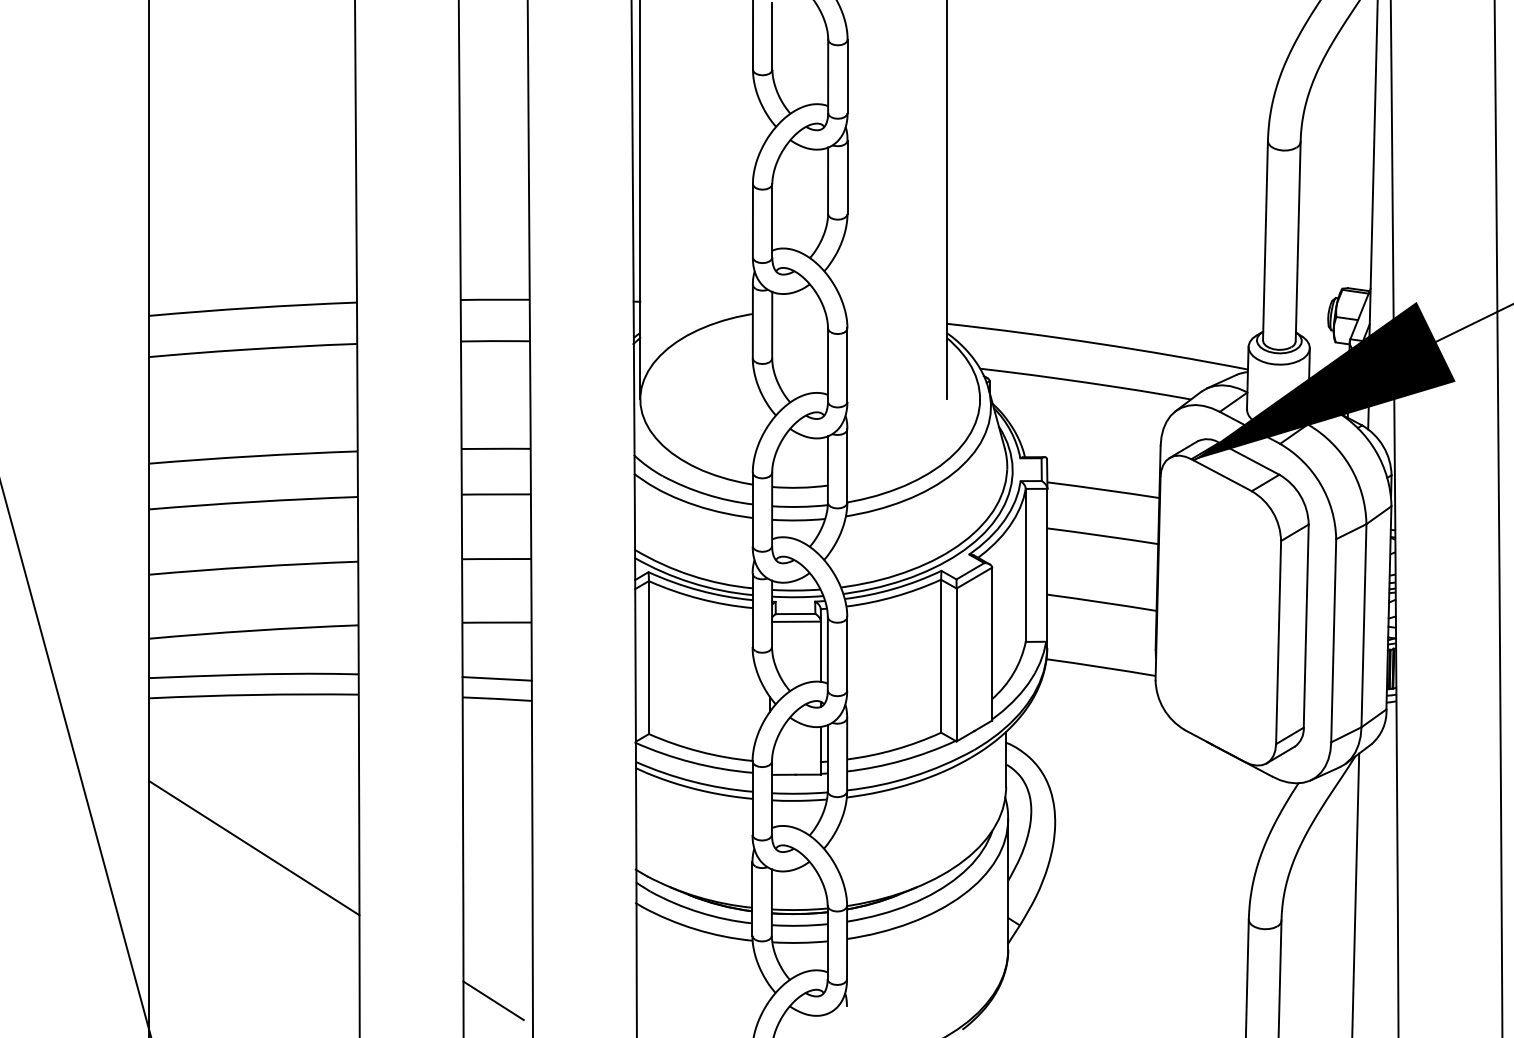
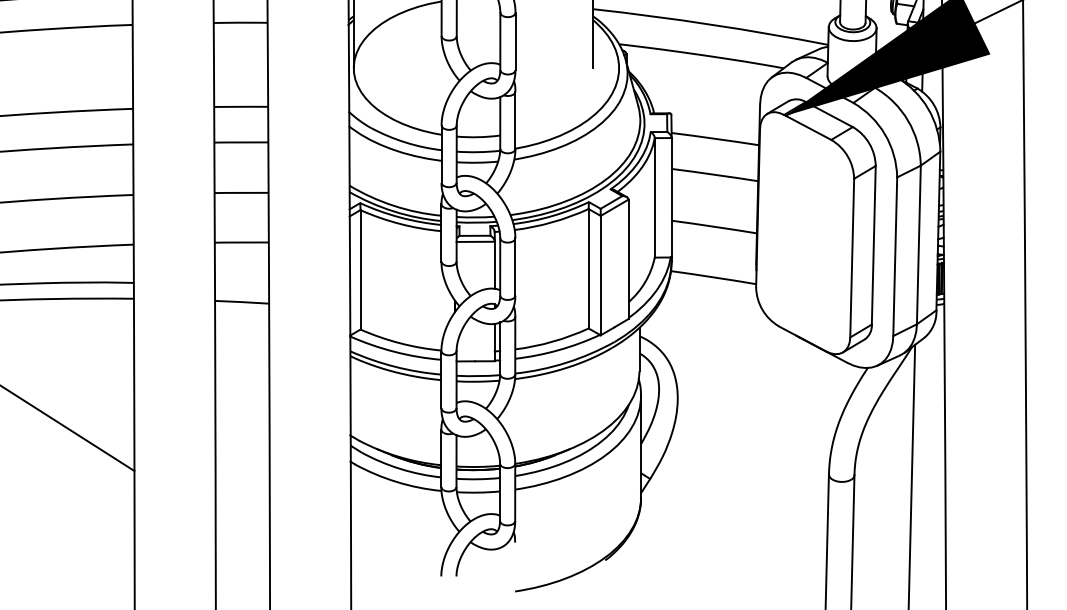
line: (496, 678) -> (241, 286), removed
line: (493, 1000) -> (239, 537), removed

